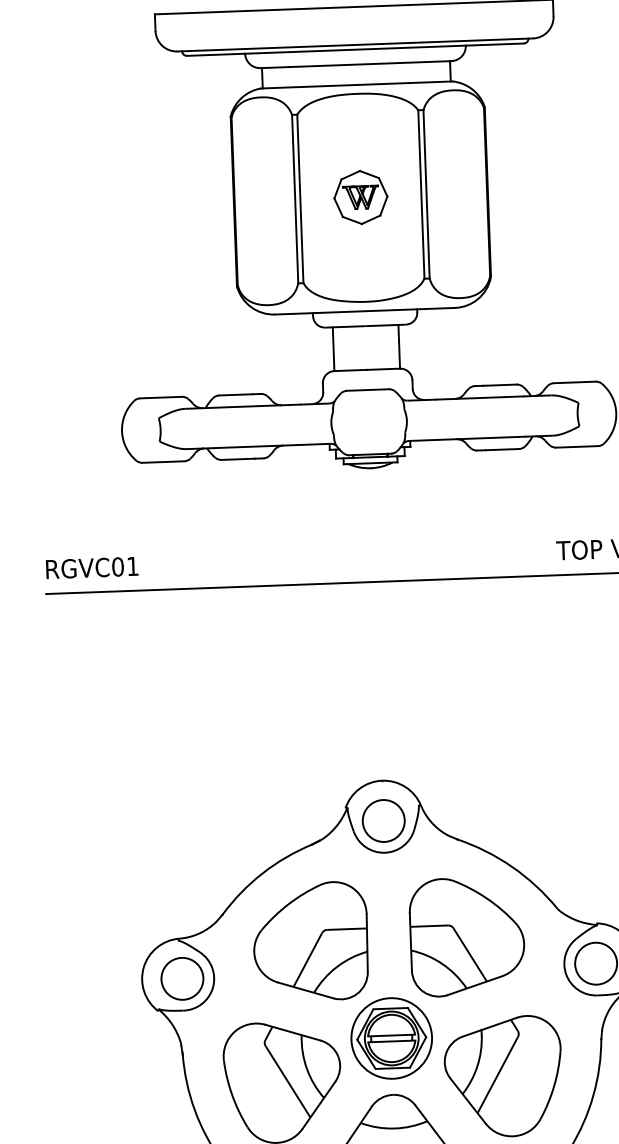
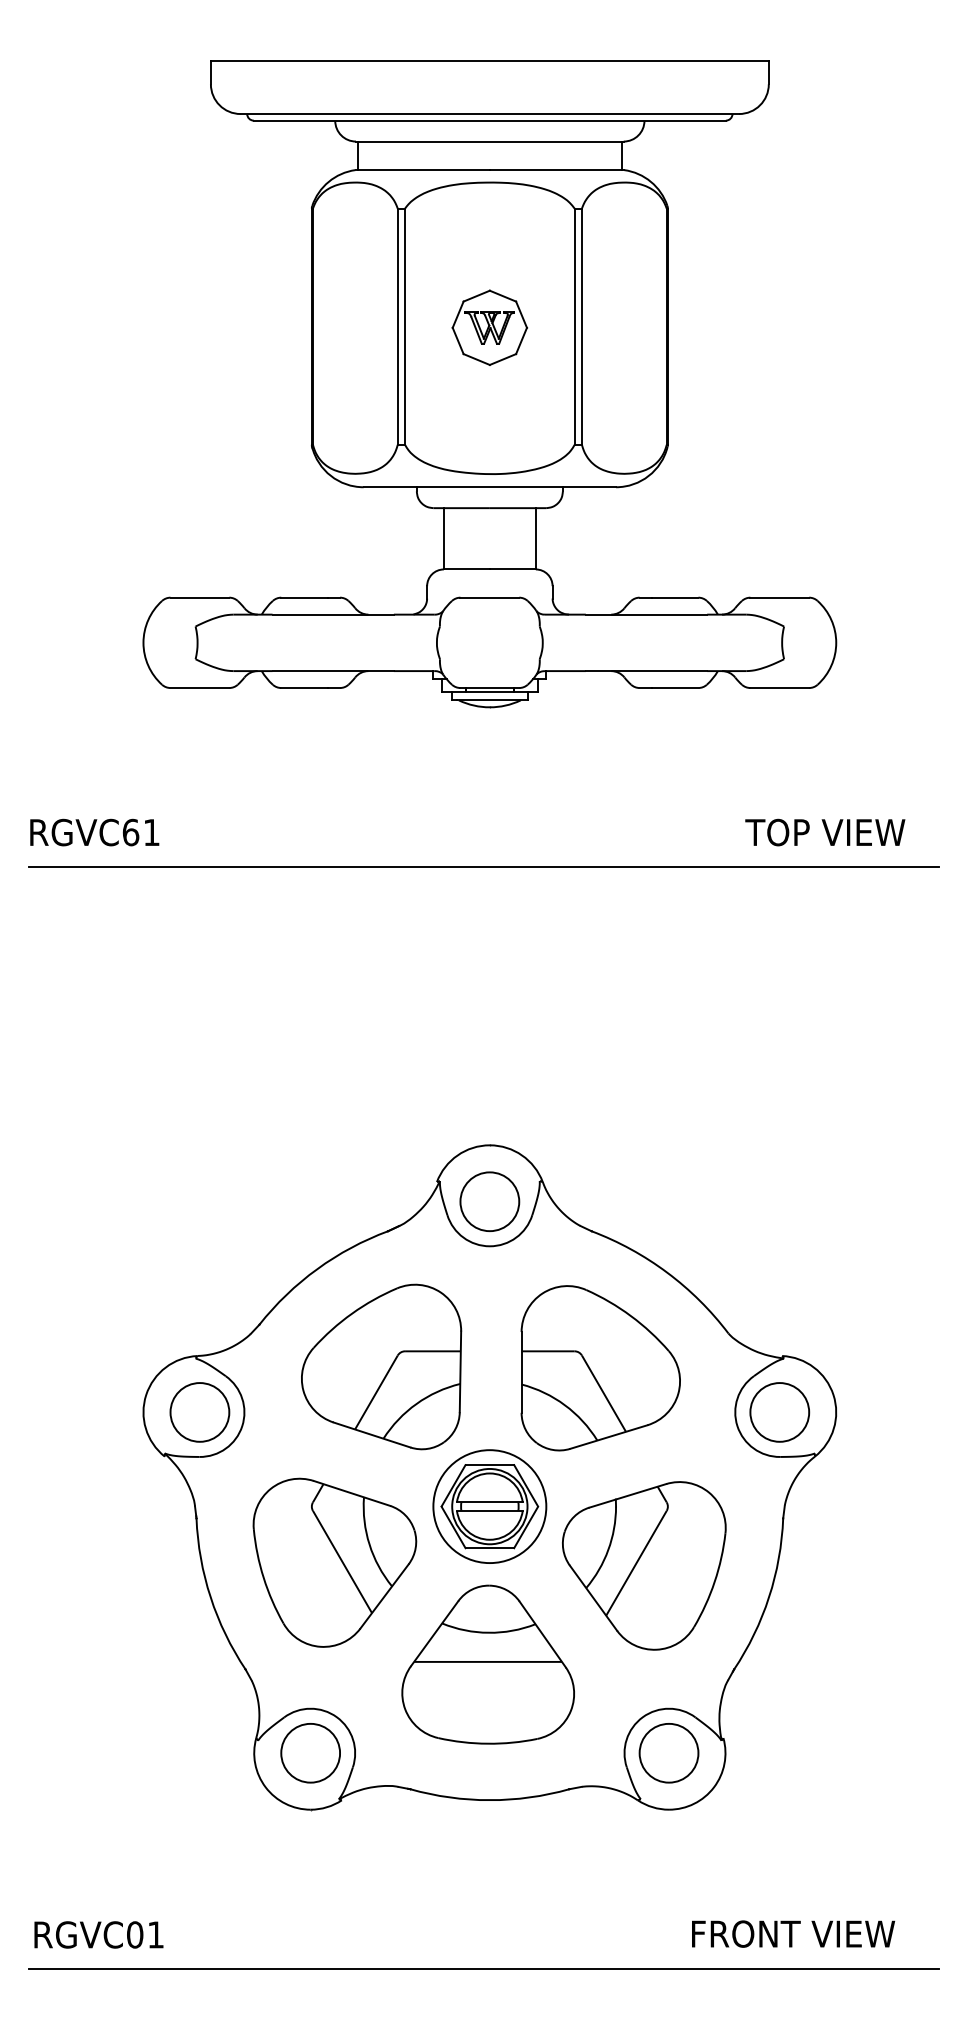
text: (117, 566) -> (130, 831), RGVC01 -> RGVC61

